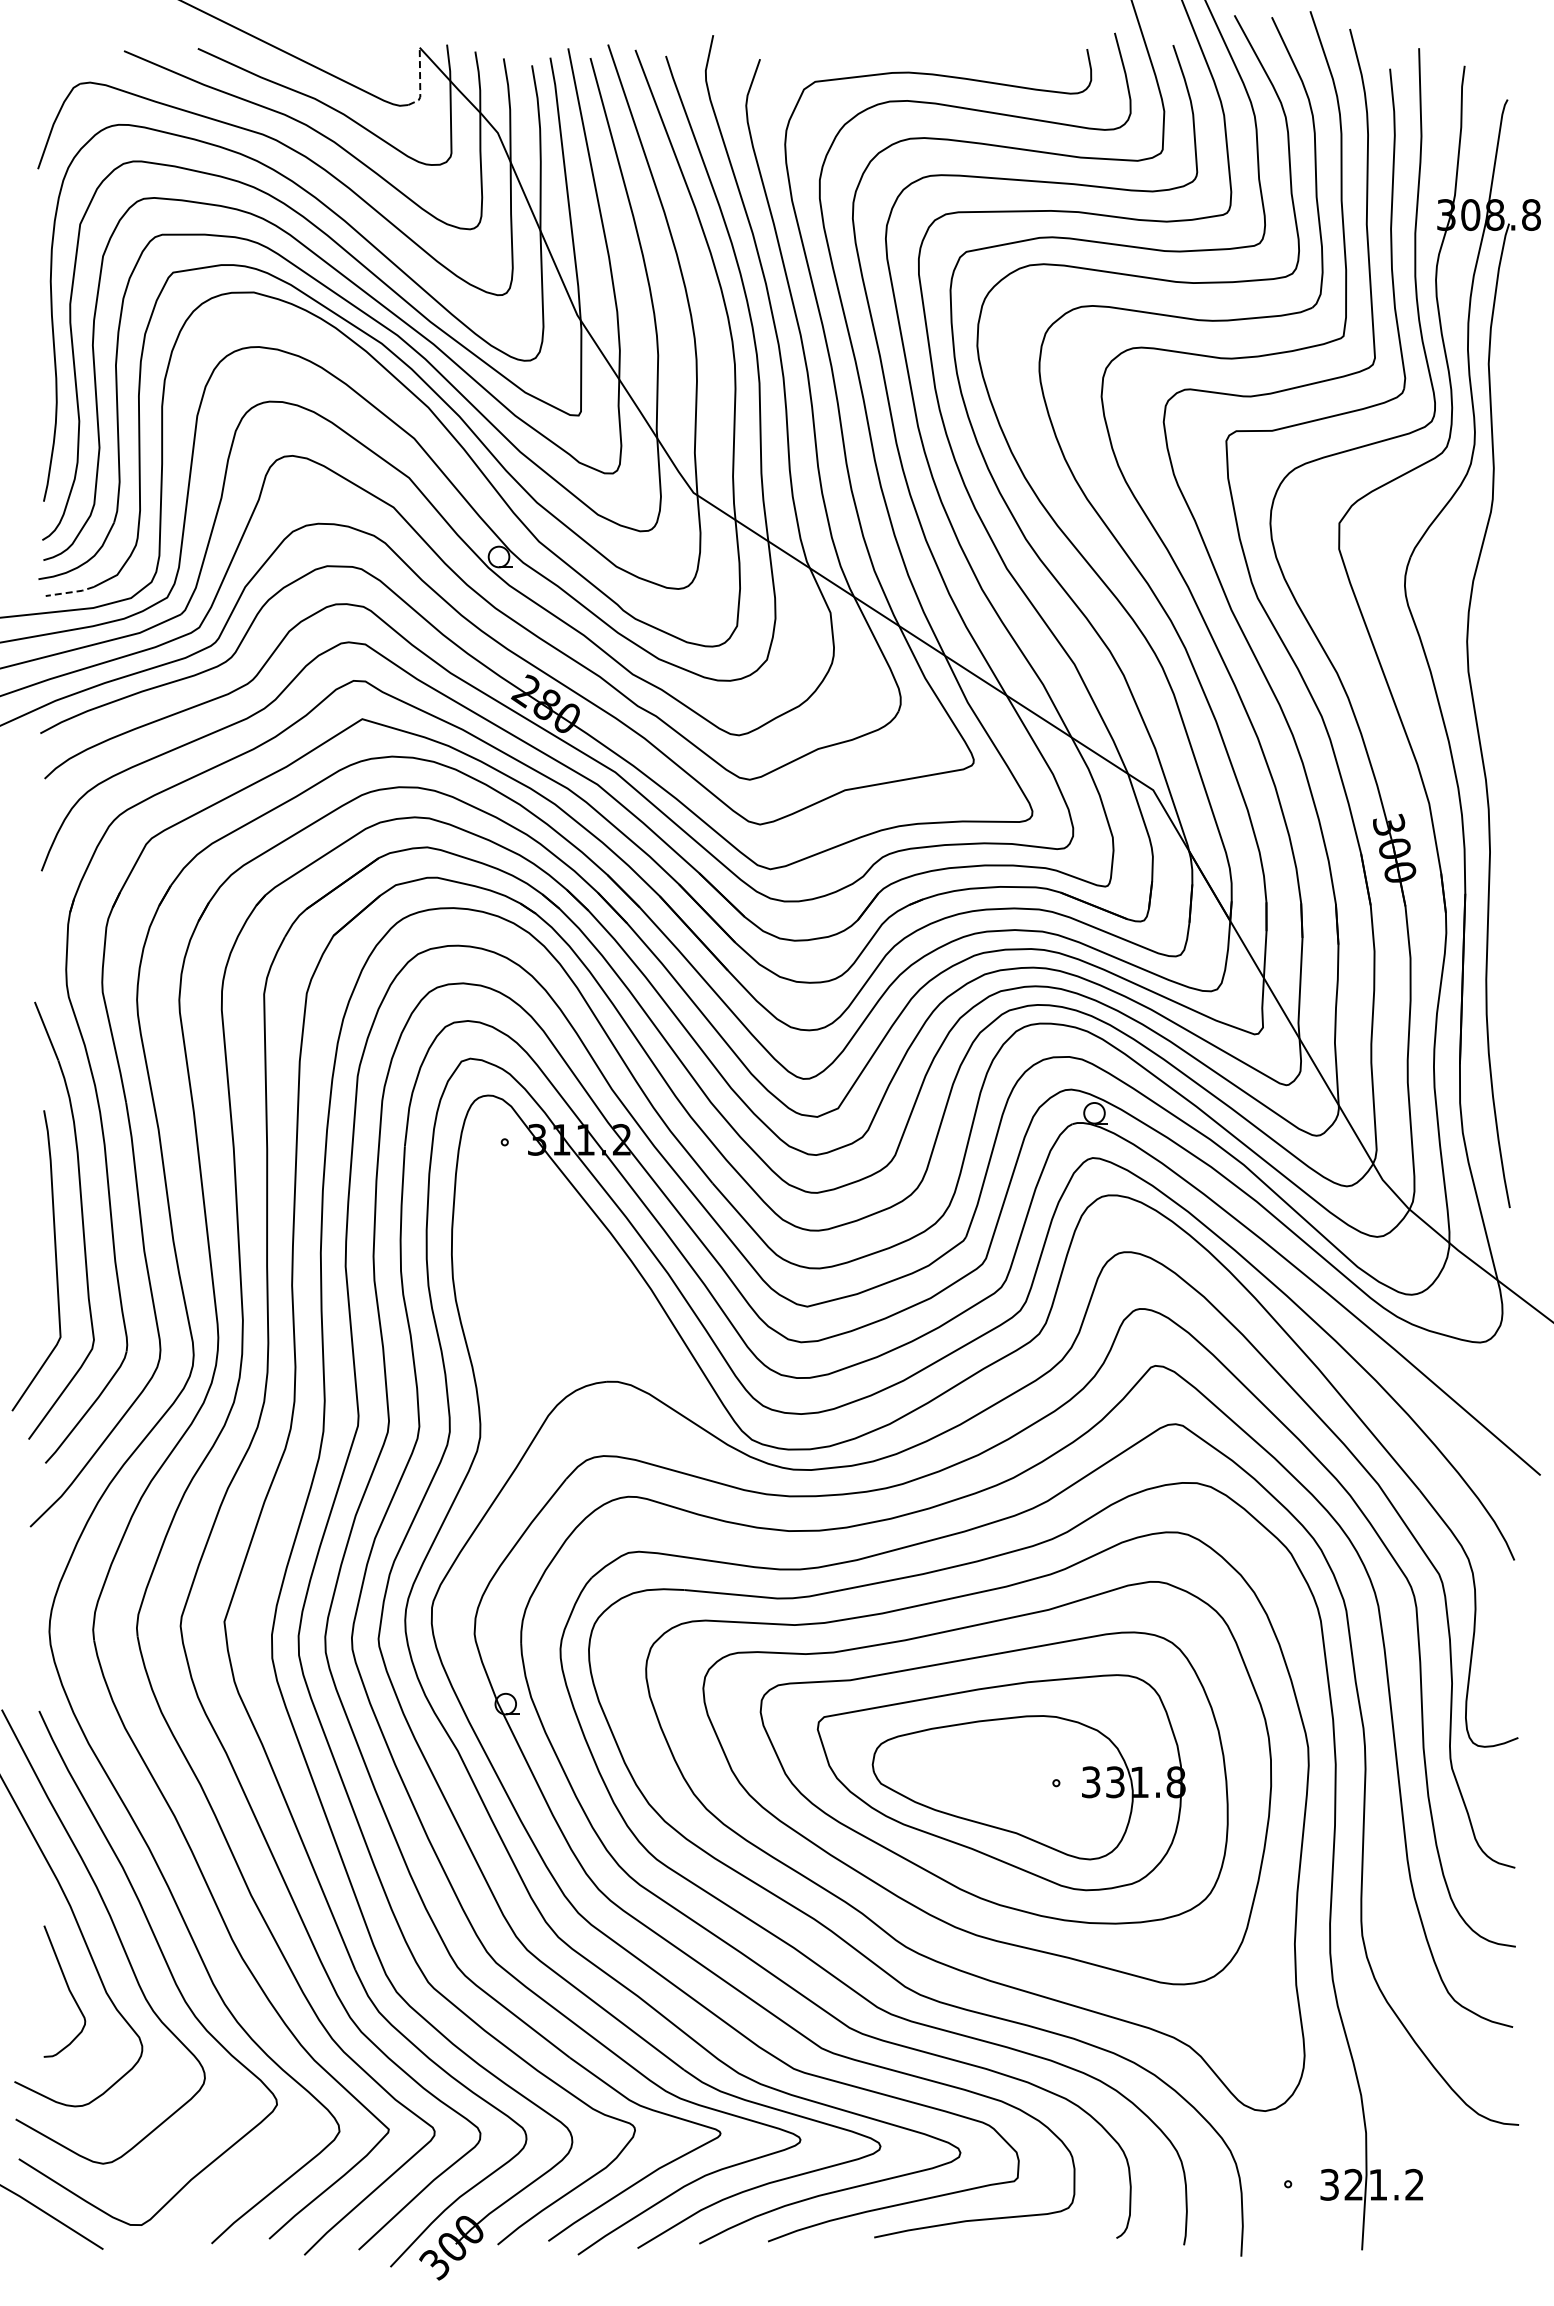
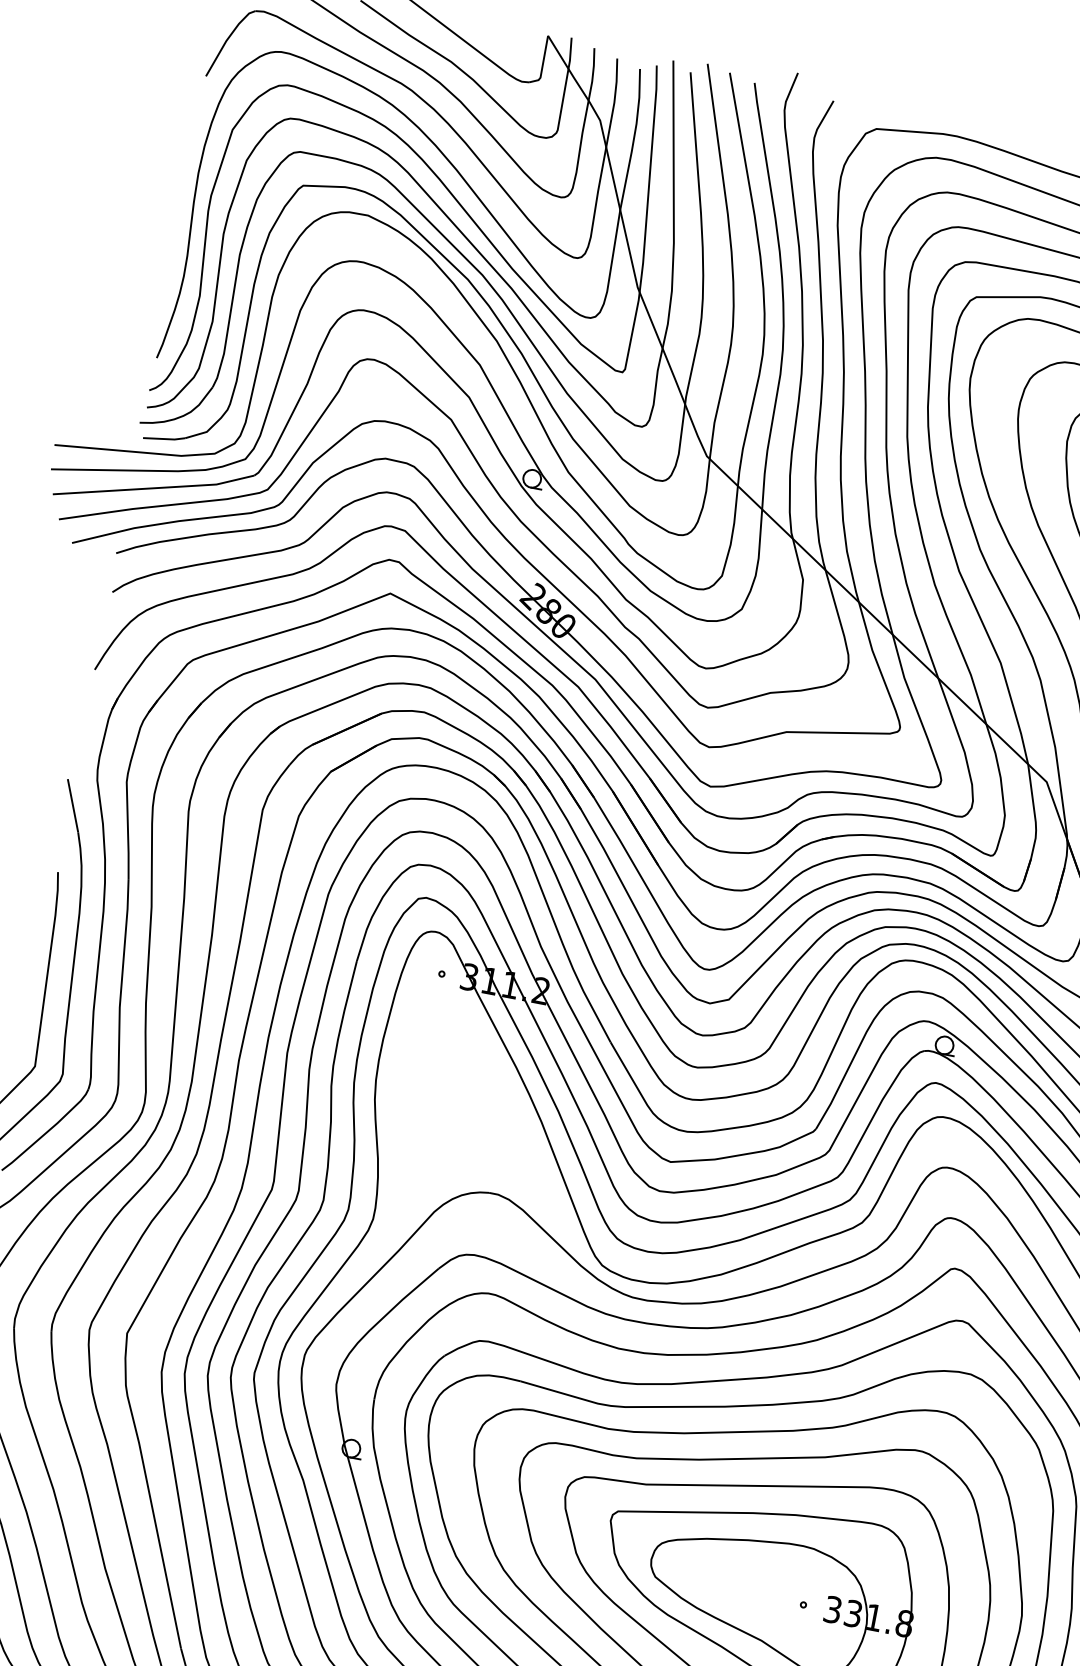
line: (420, 81) -> (543, 64), dashed -> solid
line: (70, 592) -> (164, 439), dashed -> solid

